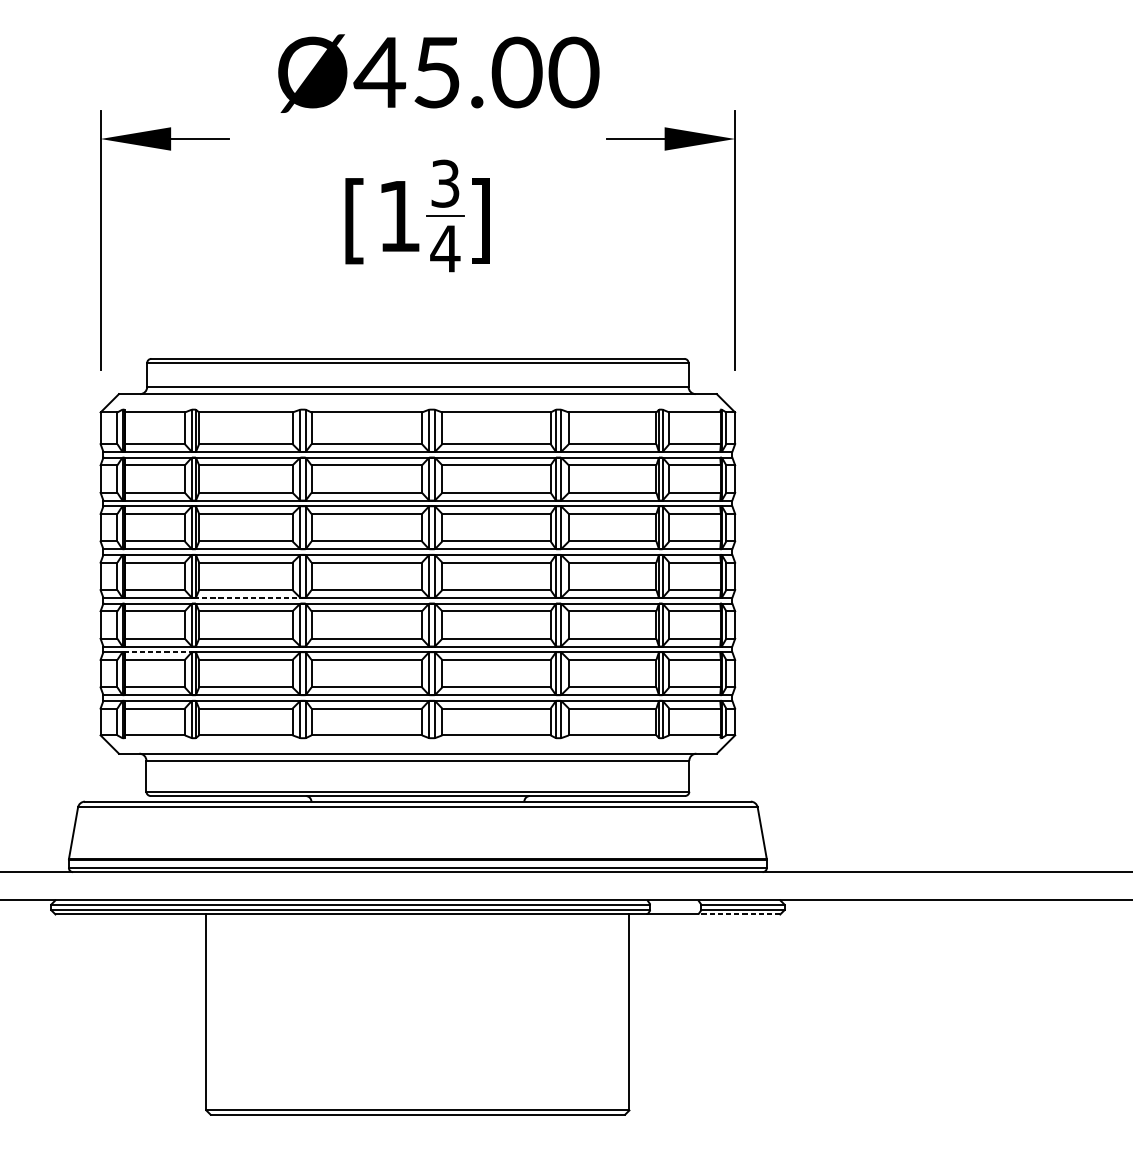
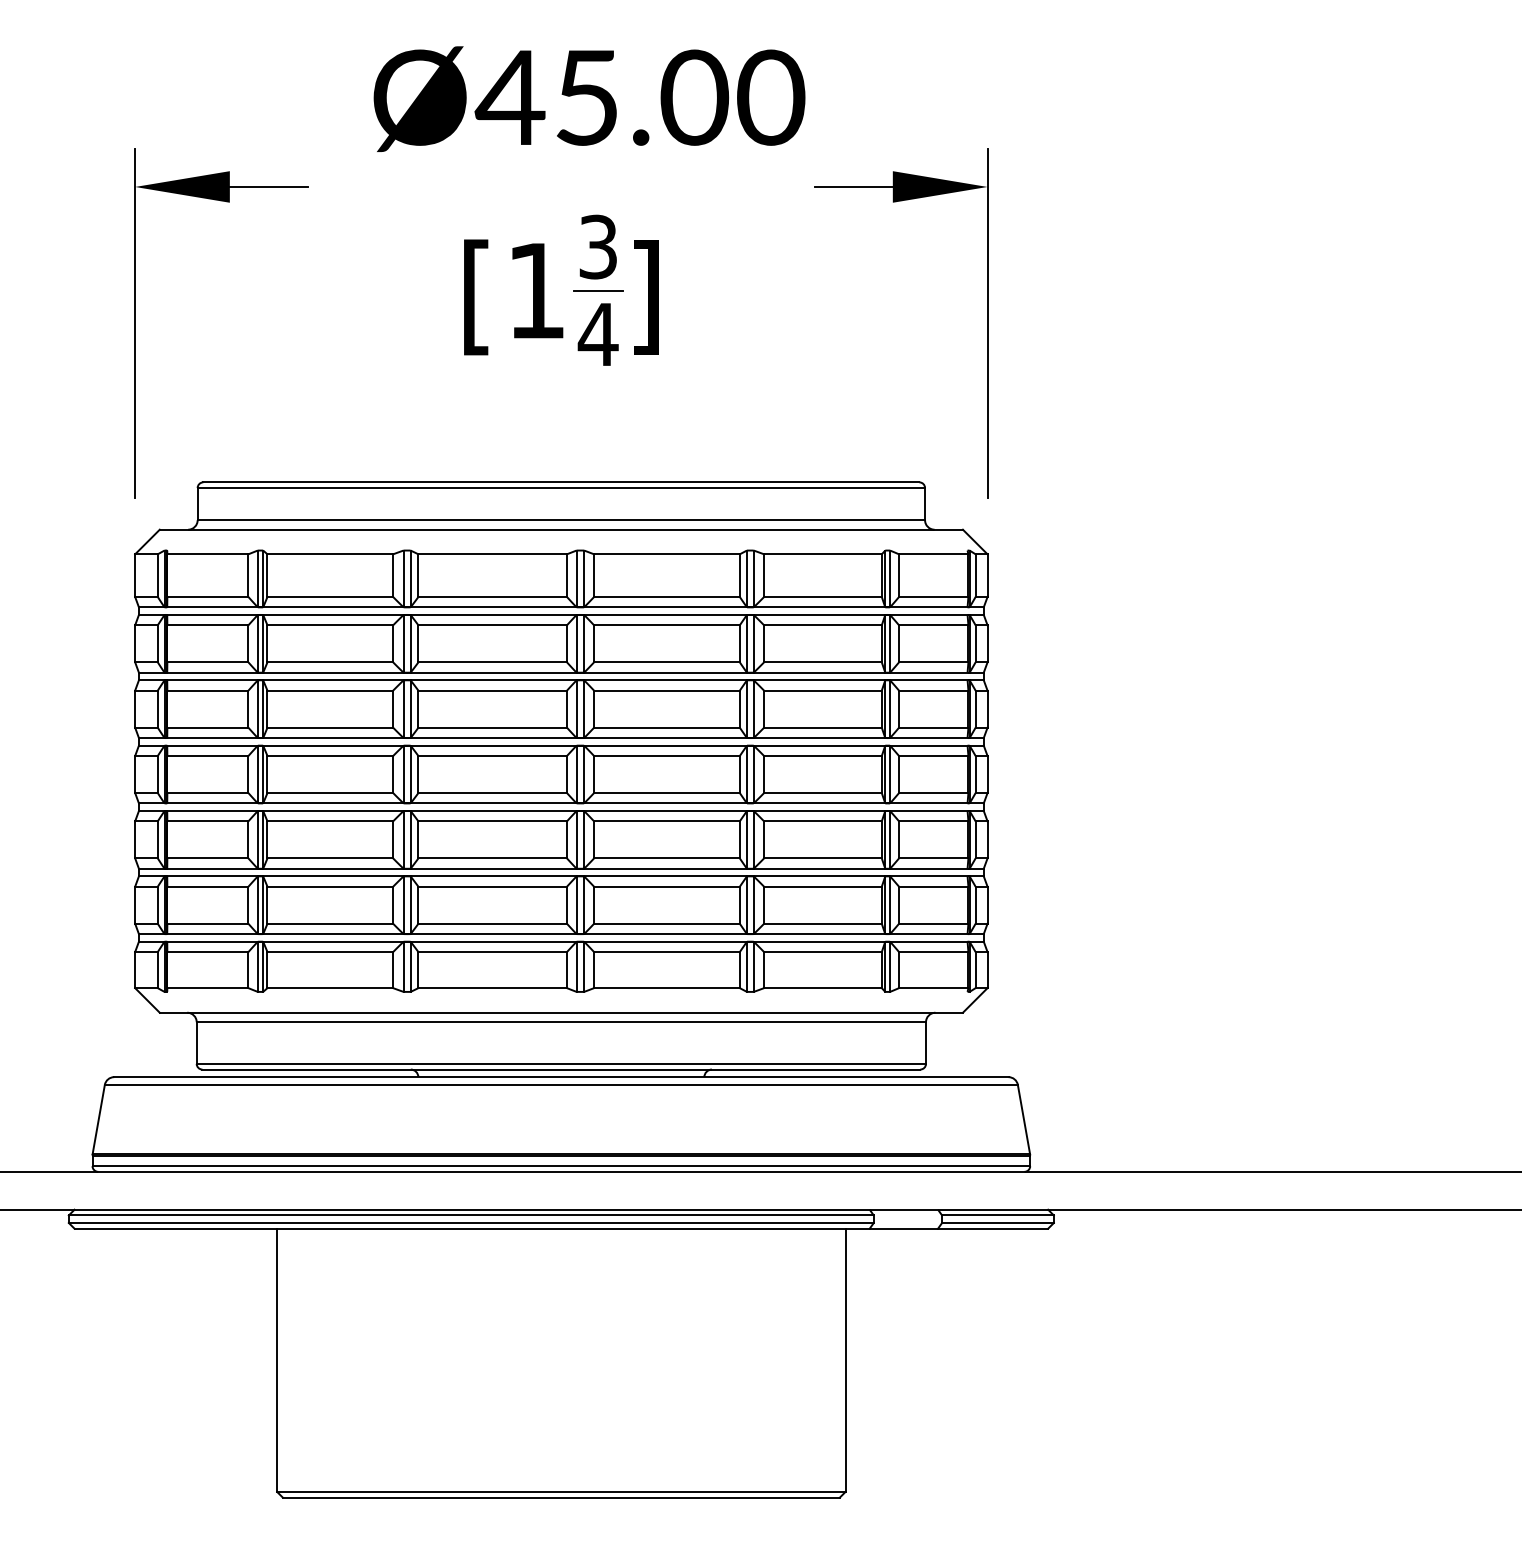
line: (249, 597) -> (334, 803), dashed -> solid
line: (158, 652) -> (213, 876), dashed -> solid
line: (738, 914) -> (992, 1228), dashed -> solid

